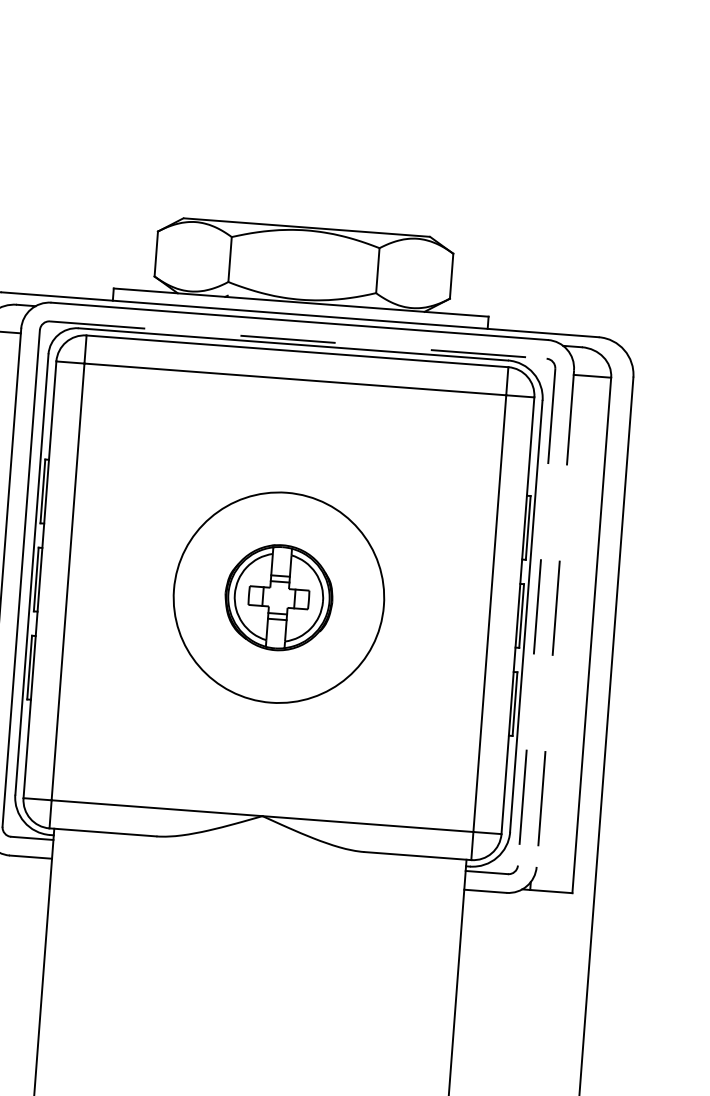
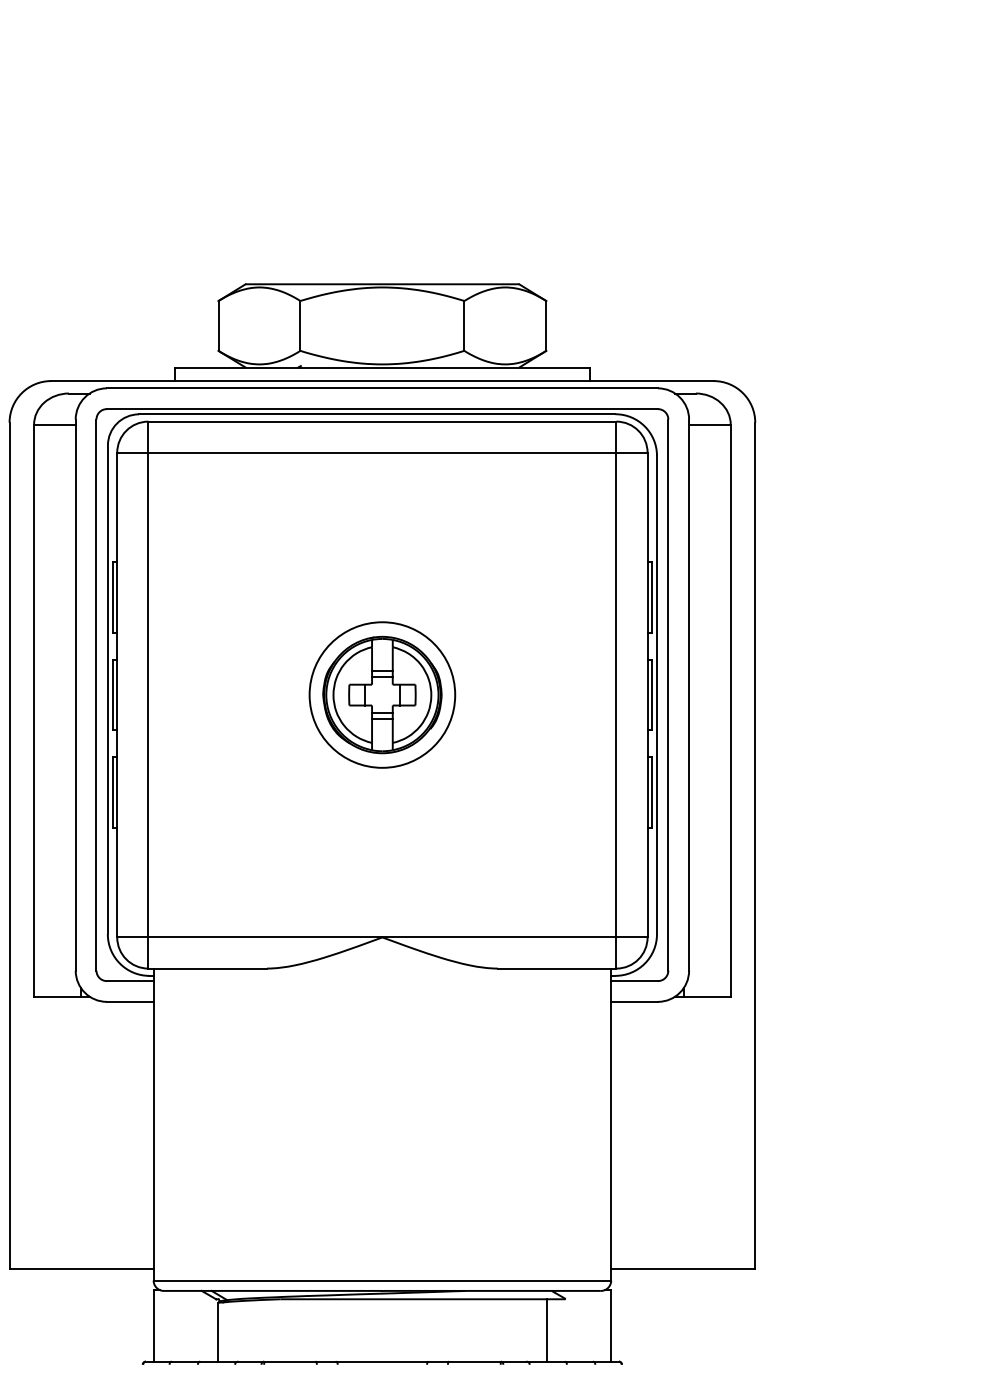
line: (298, 340) -> (382, 409), dashed -> solid
circle: (279, 597) -> (382, 694), size x0.62
line: (536, 617) -> (668, 695), dashed -> solid
line: (555, 618) -> (689, 695), dashed -> solid

